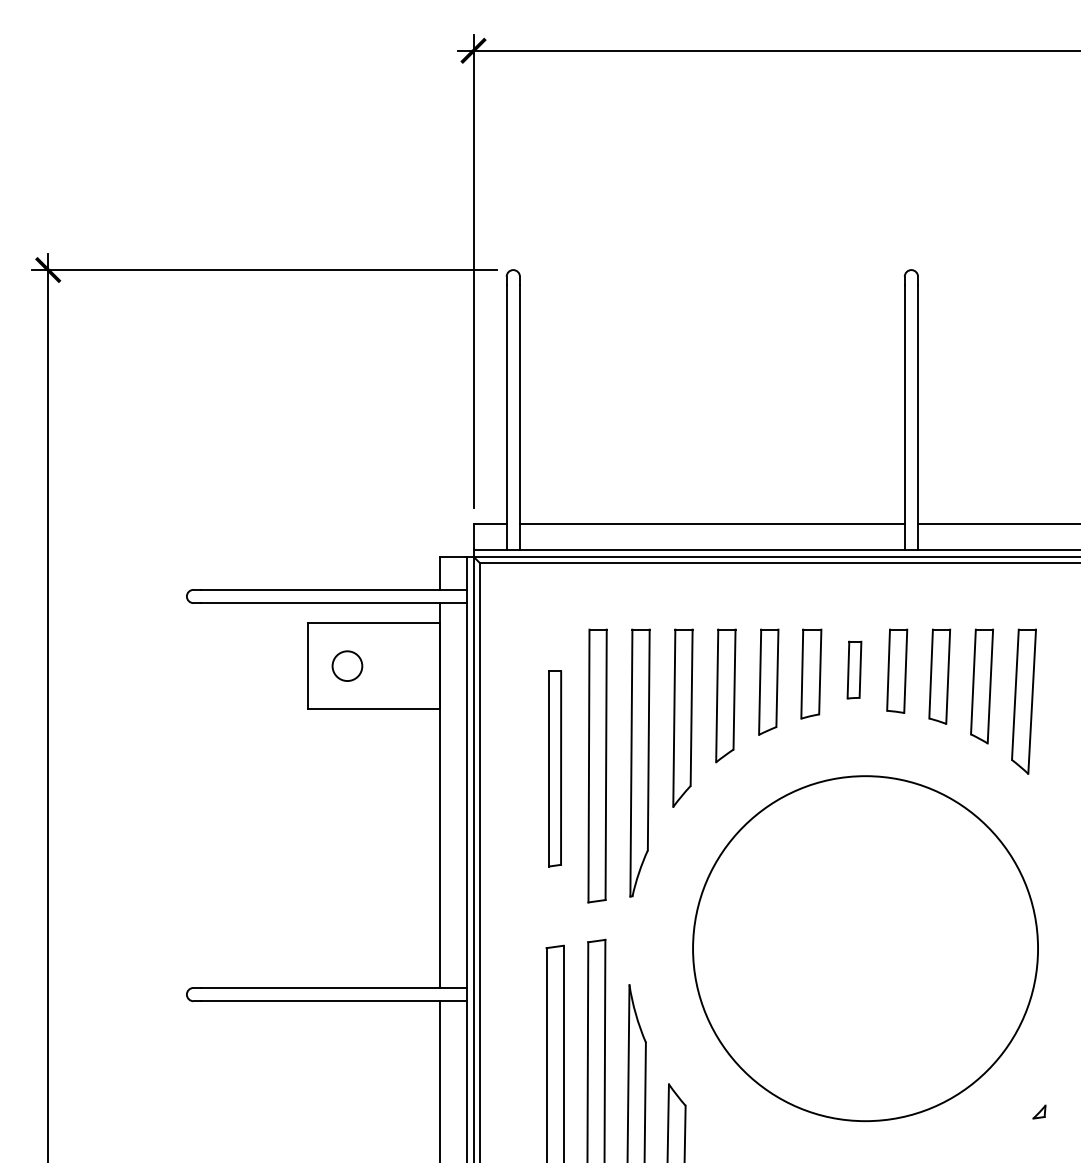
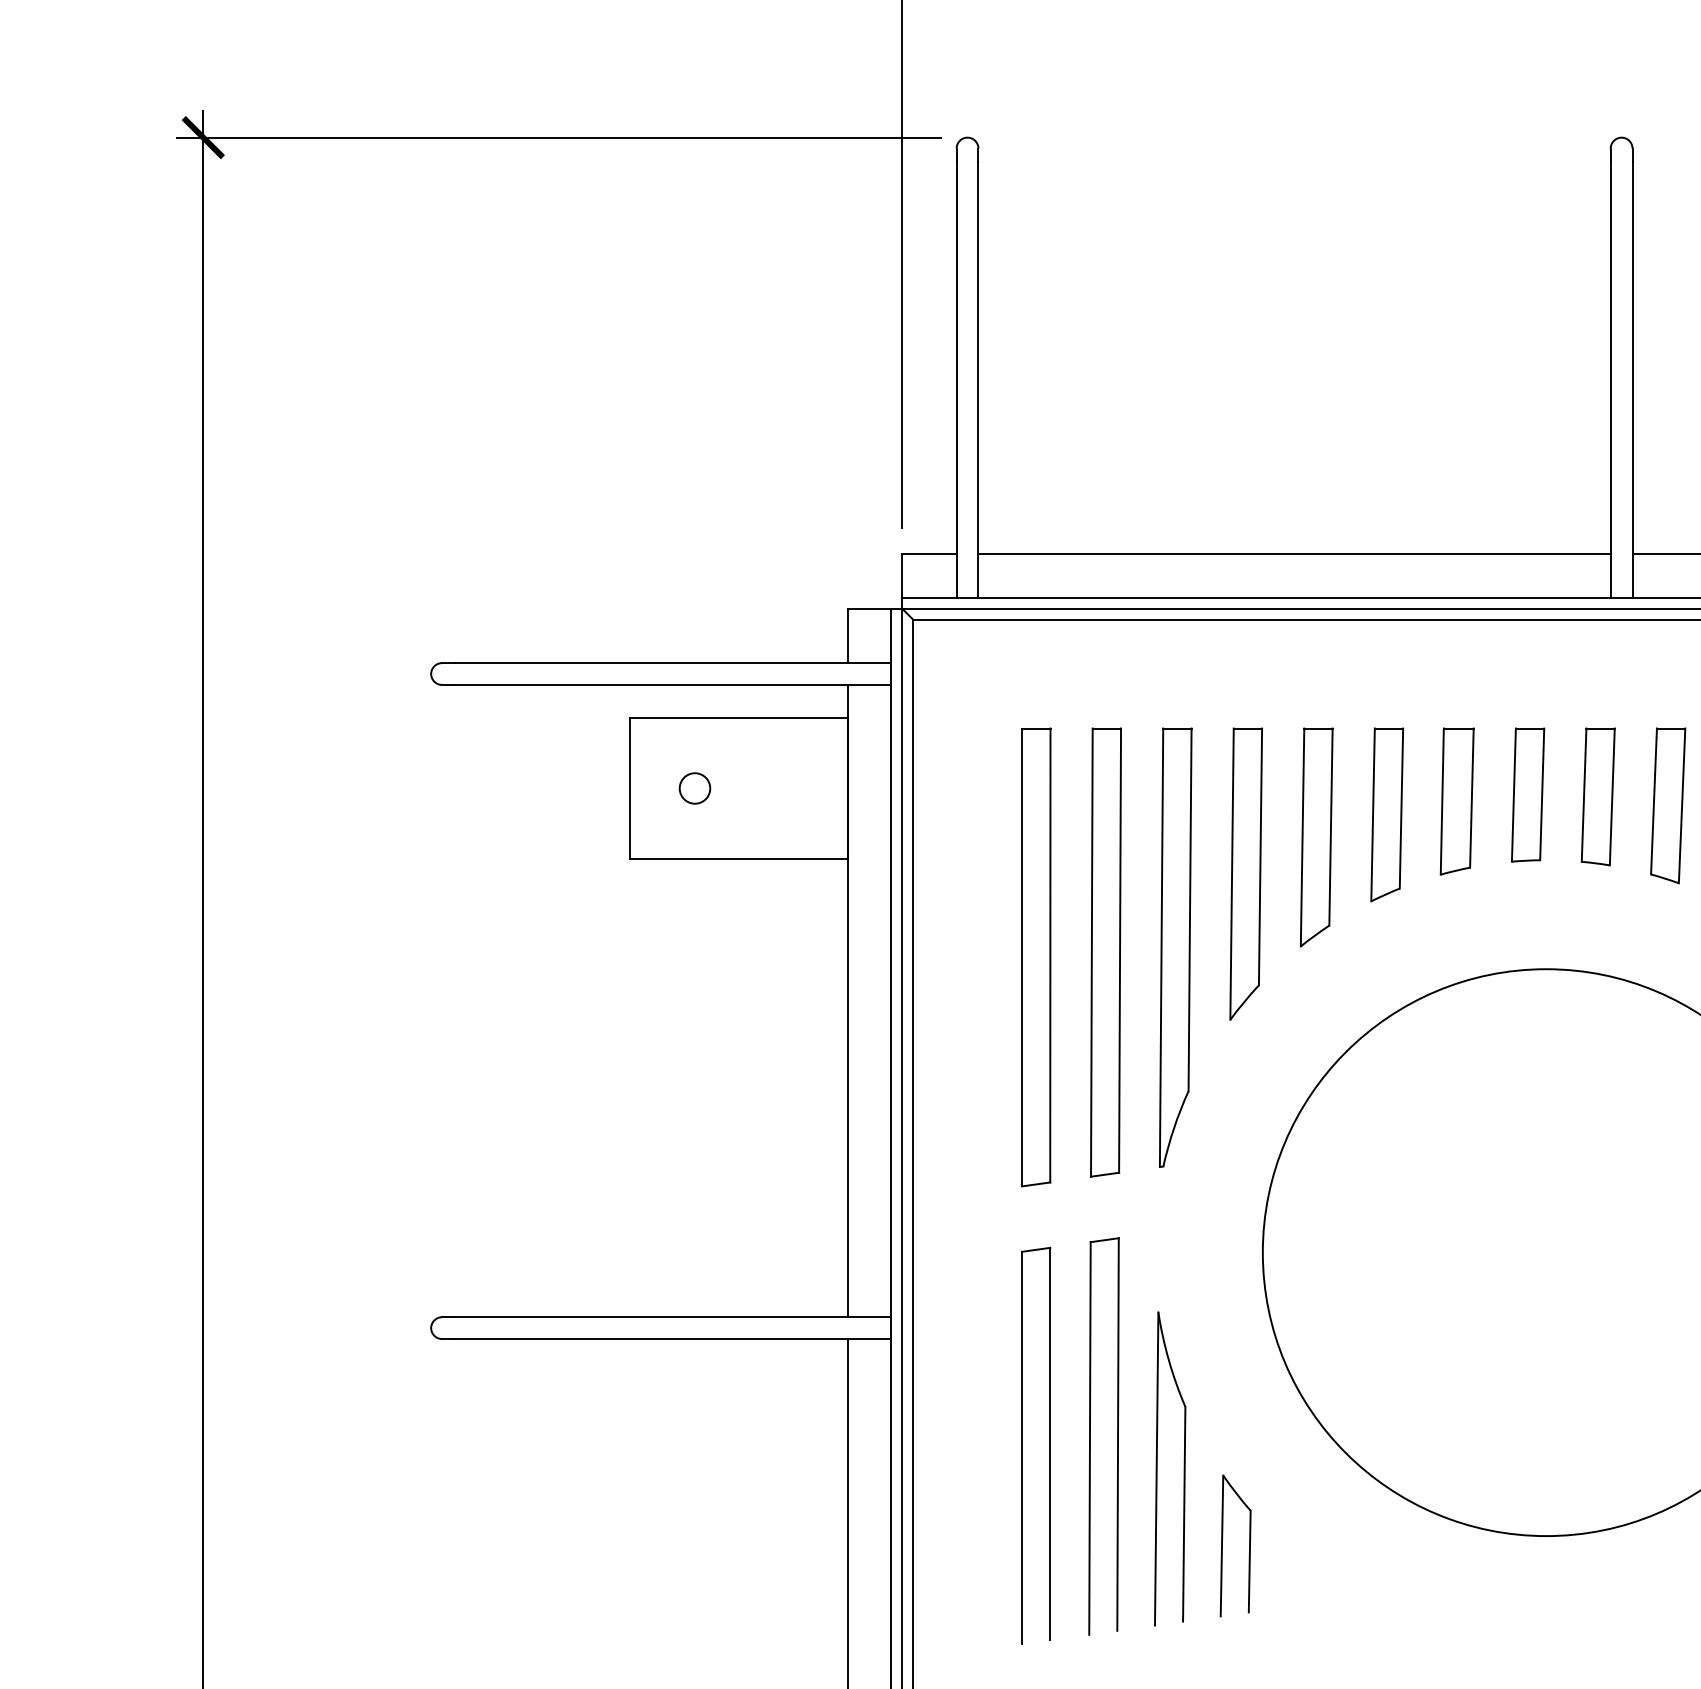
circle: (347, 665) -> (695, 787), size x0.62
part: (854, 669) -> (1528, 793), size x1.43
part: (554, 768) -> (1035, 956), size x1.43

